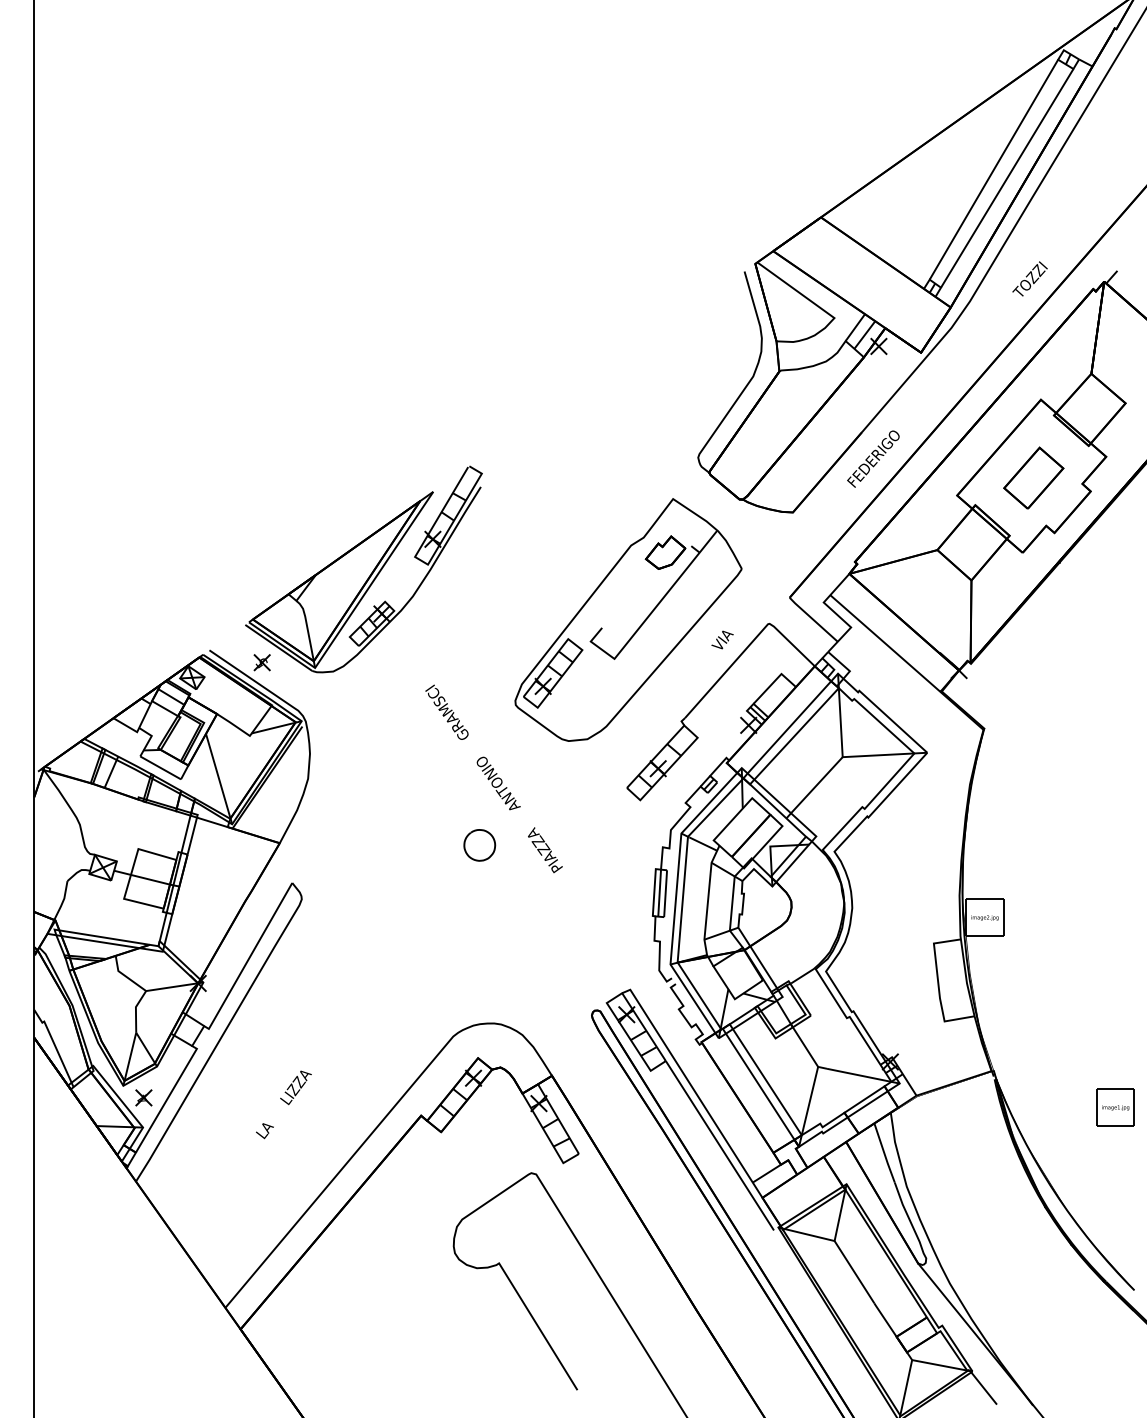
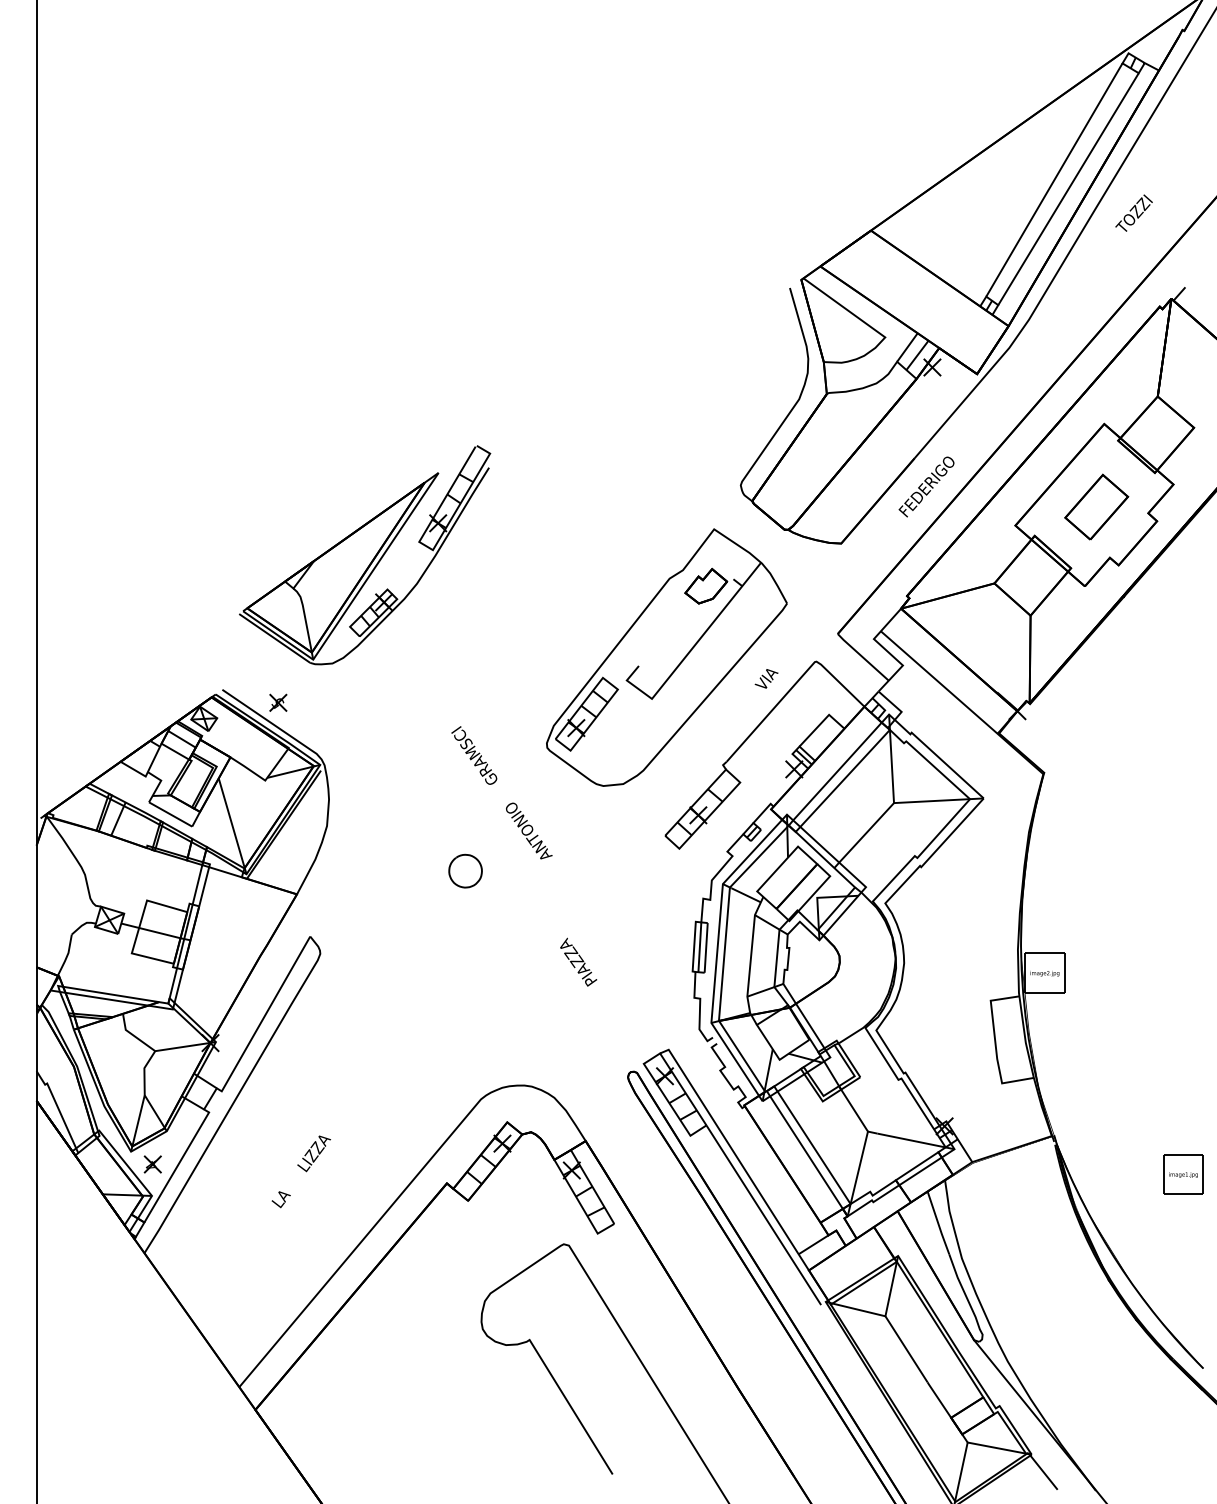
text: (1029, 278) -> (1133, 212), moved
part: (363, 569) -> (364, 555), moved
text: (545, 850) -> (578, 962), moved
curve: (467, 852) -> (452, 878), moved

